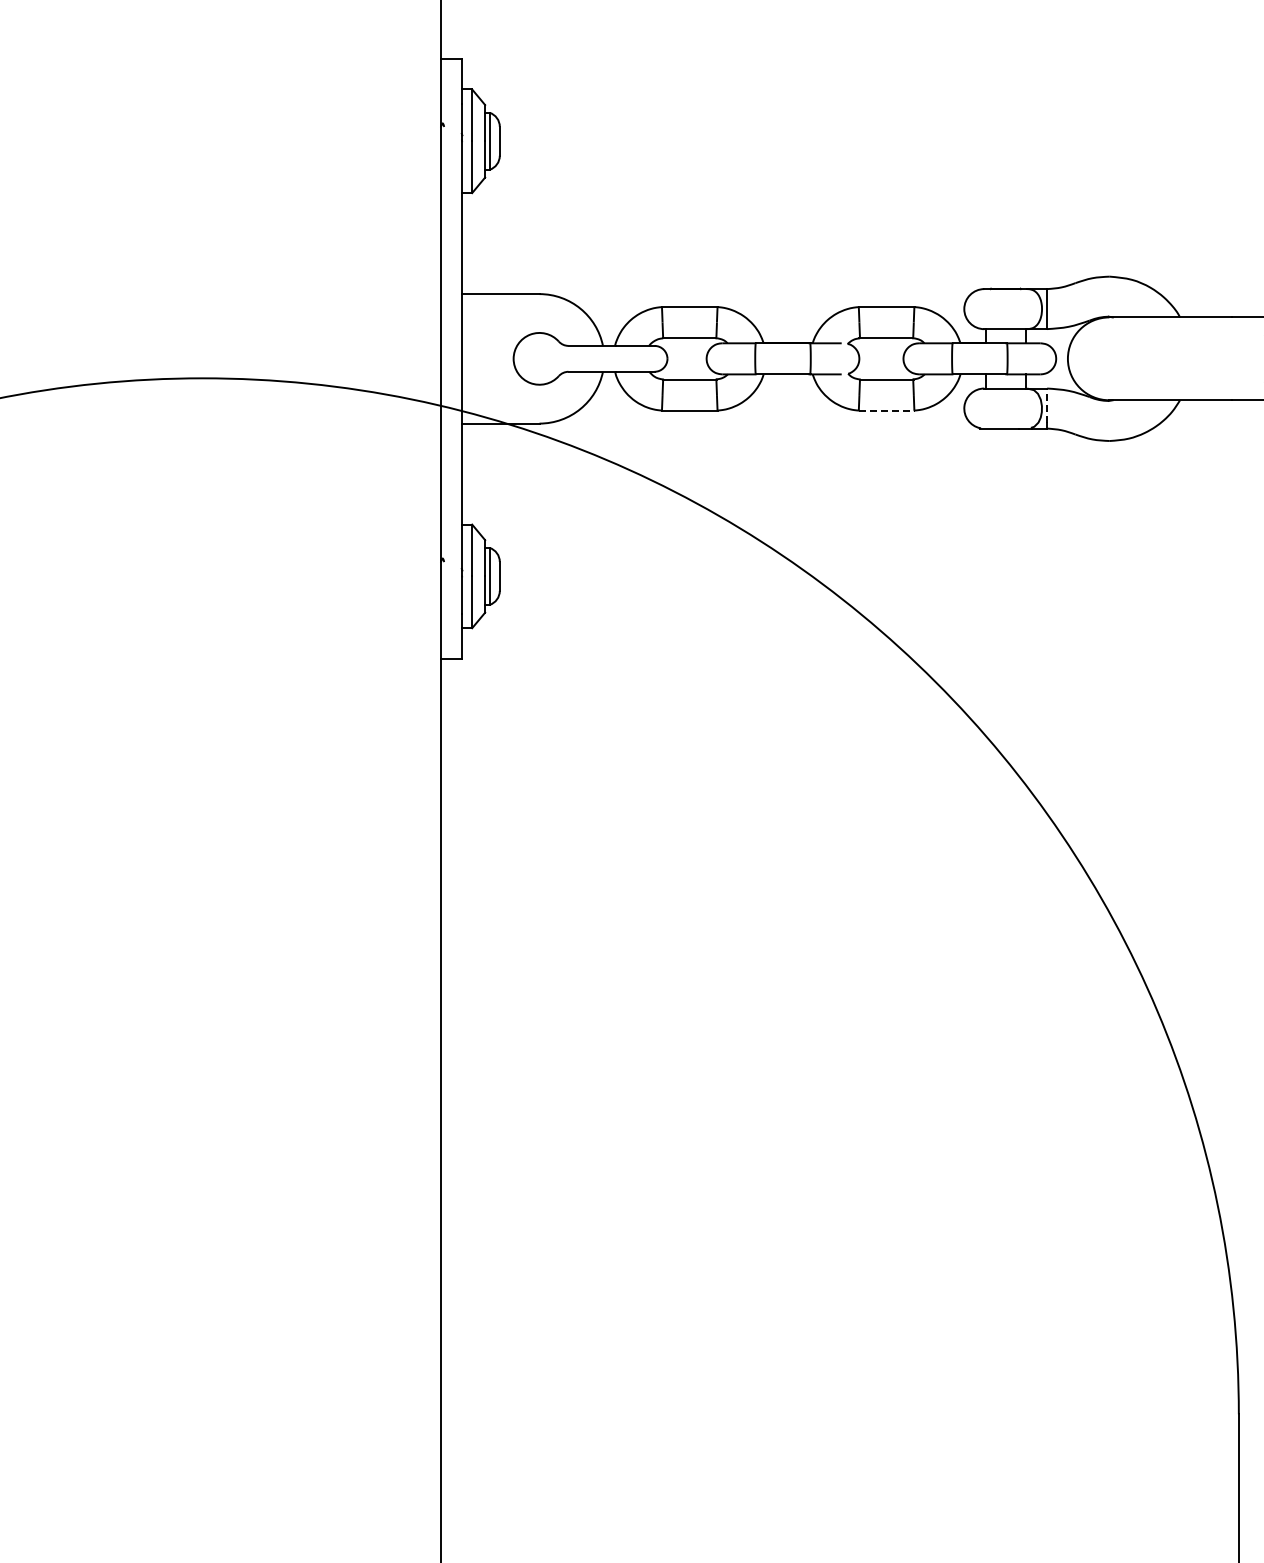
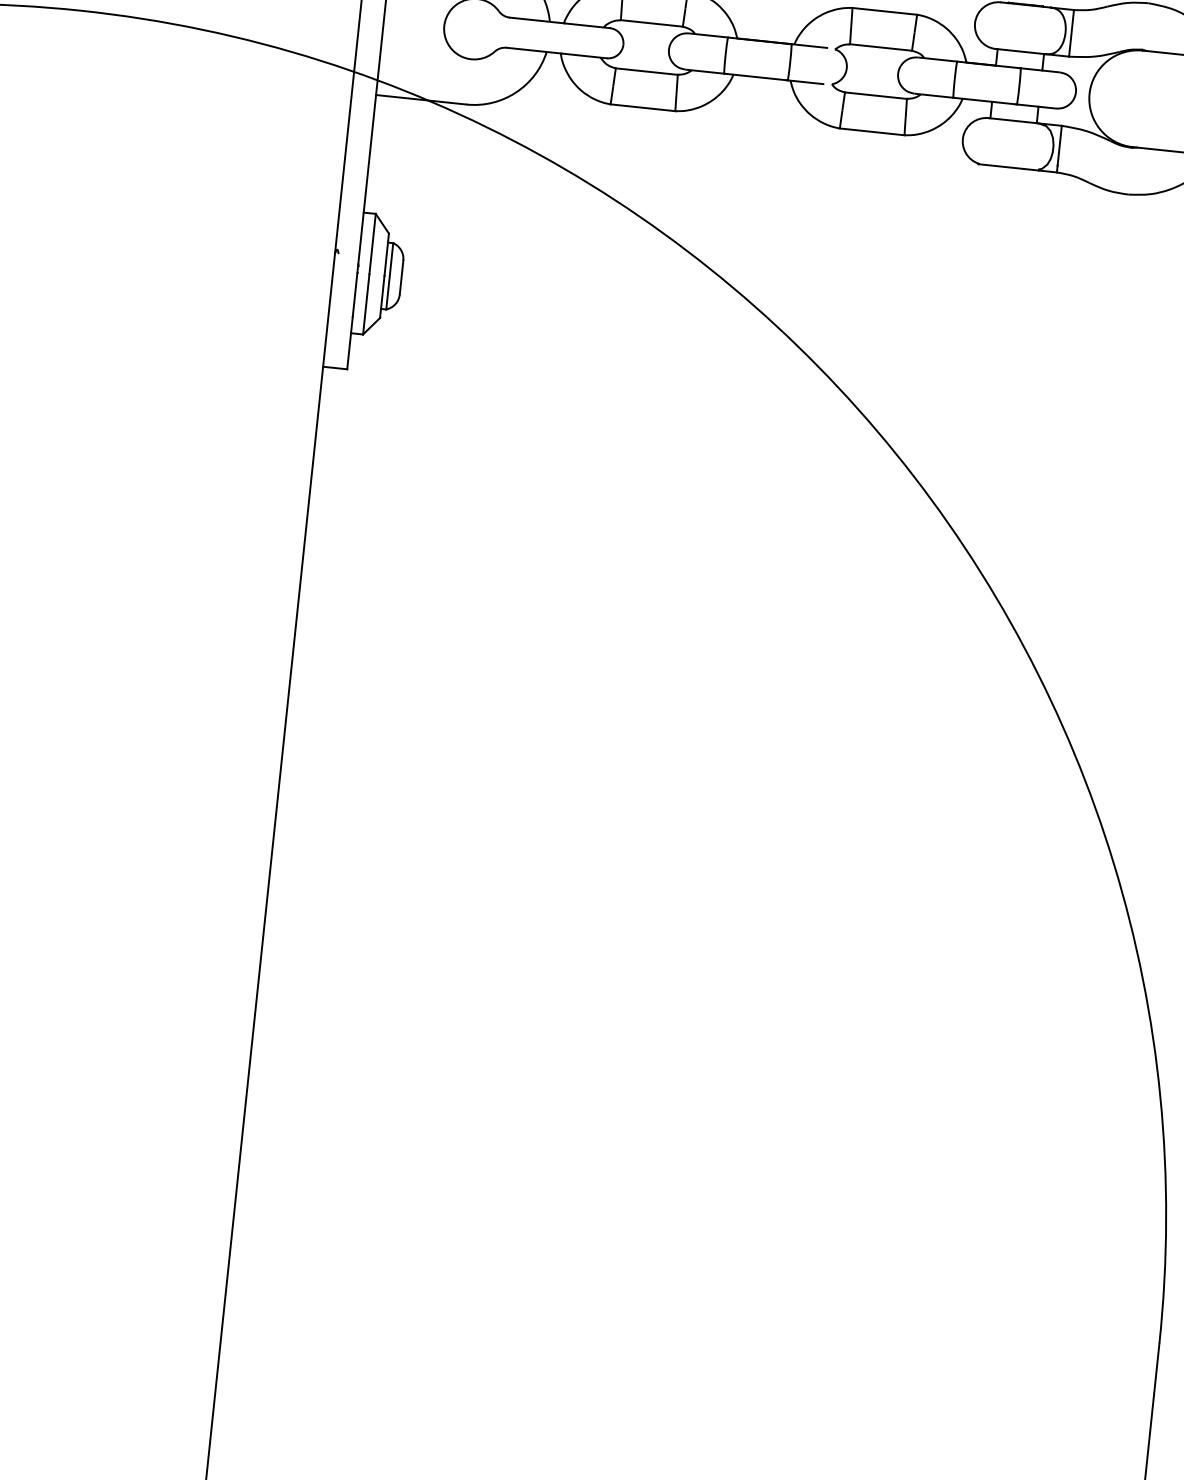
line: (1047, 405) -> (1060, 145), dashed -> solid
line: (887, 410) -> (873, 131), dashed -> solid

